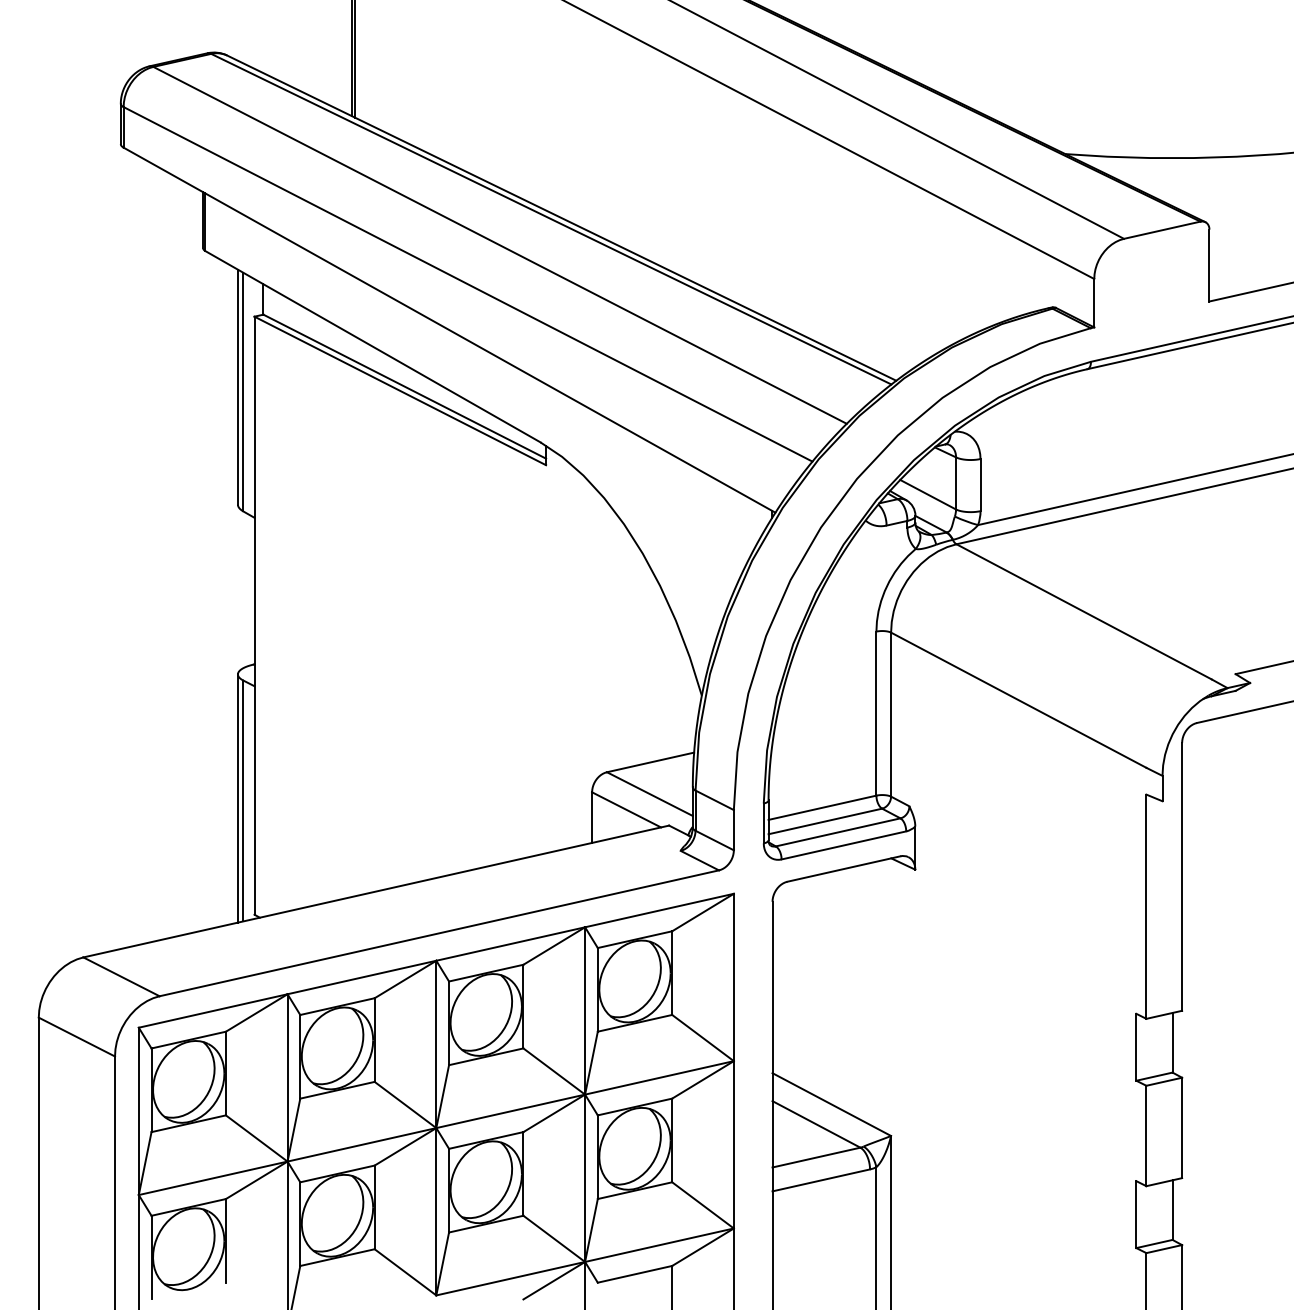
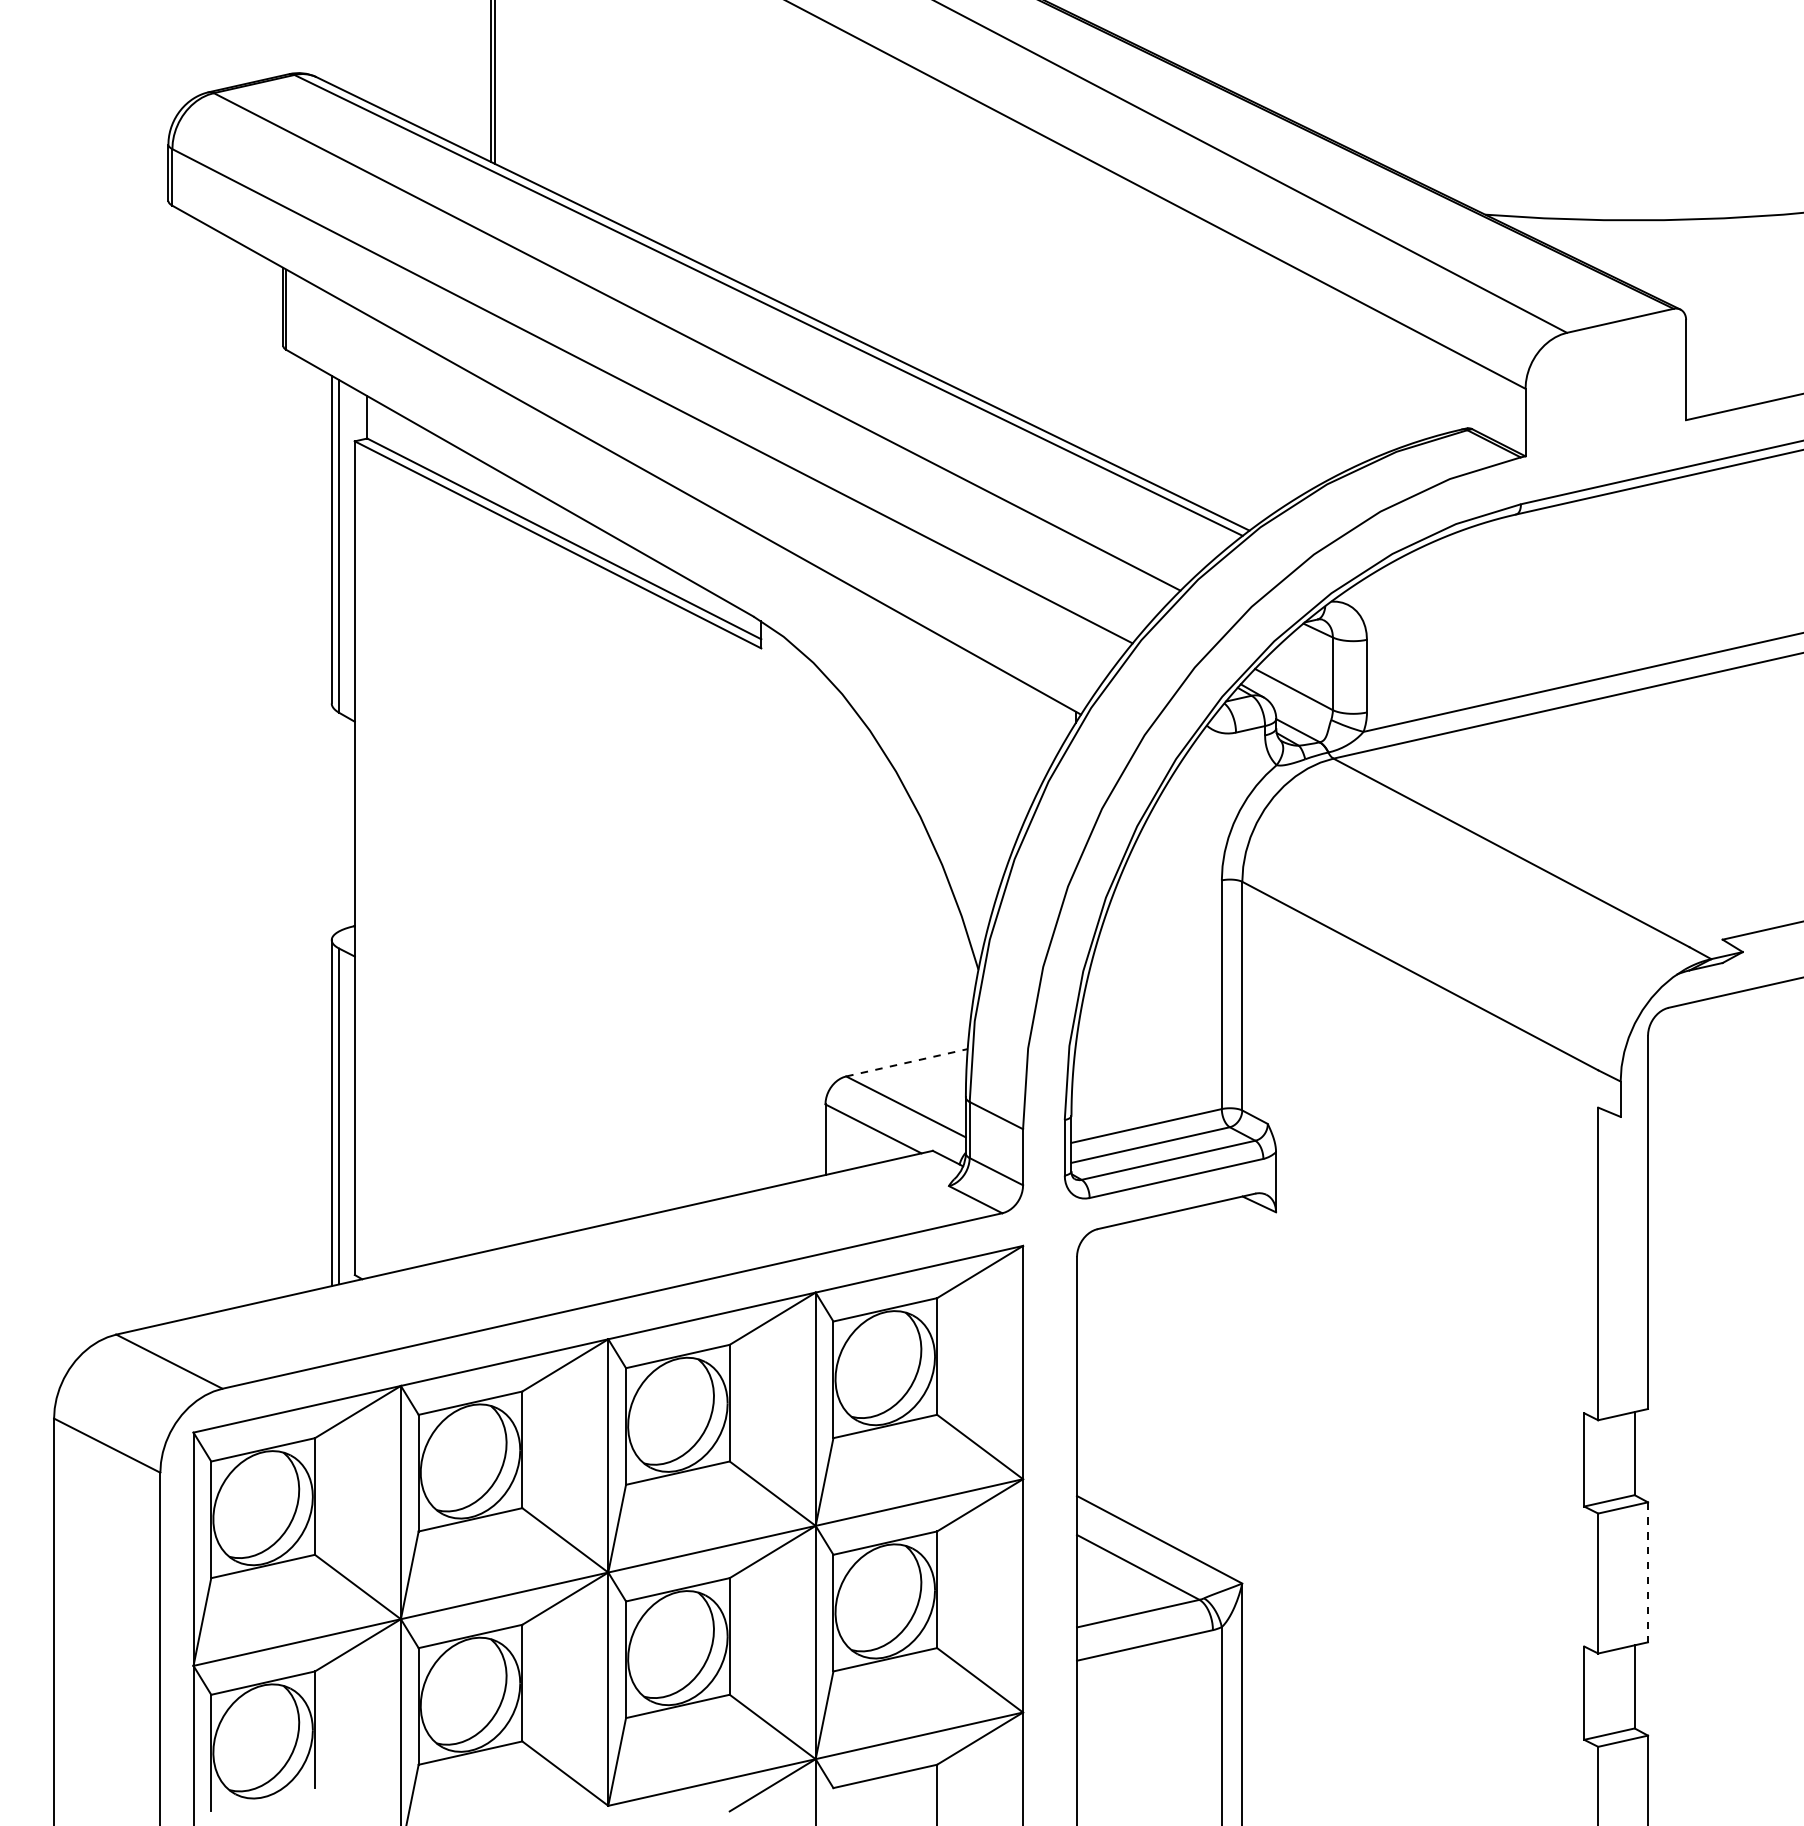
line: (650, 762) -> (907, 1062), solid -> dashed
line: (1182, 1128) -> (1648, 1572), solid -> dashed

